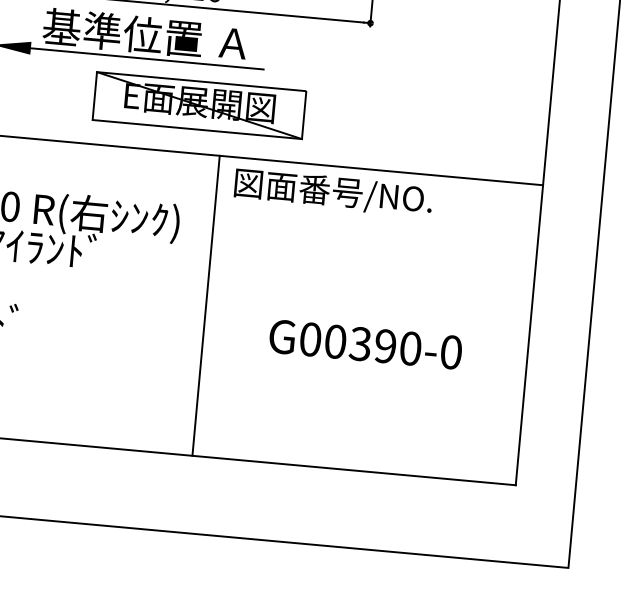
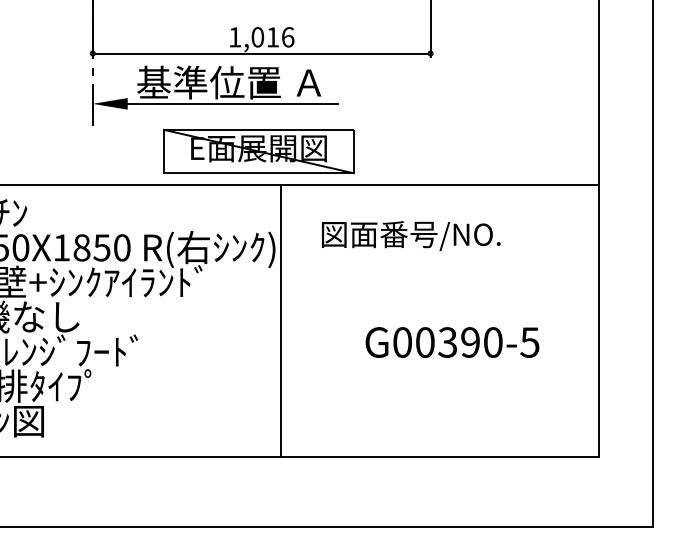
part: (199, 105) -> (258, 151), moved
text: (333, 192) -> (411, 235), moved
line: (206, 305) -> (281, 320), moved
text: (450, 352) -> (529, 342), G00390-0 -> G00390-5

